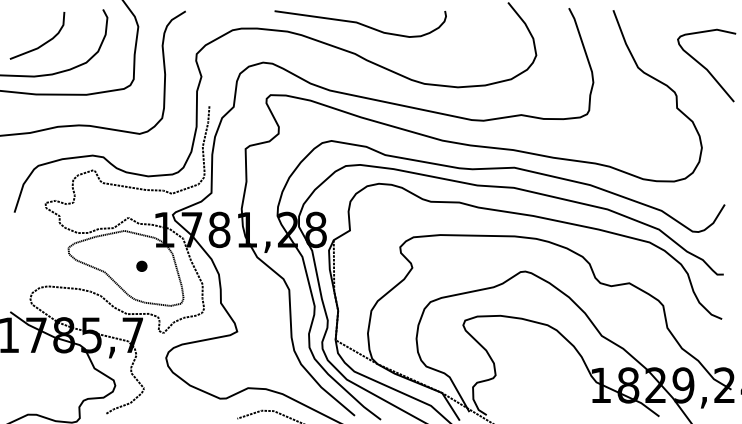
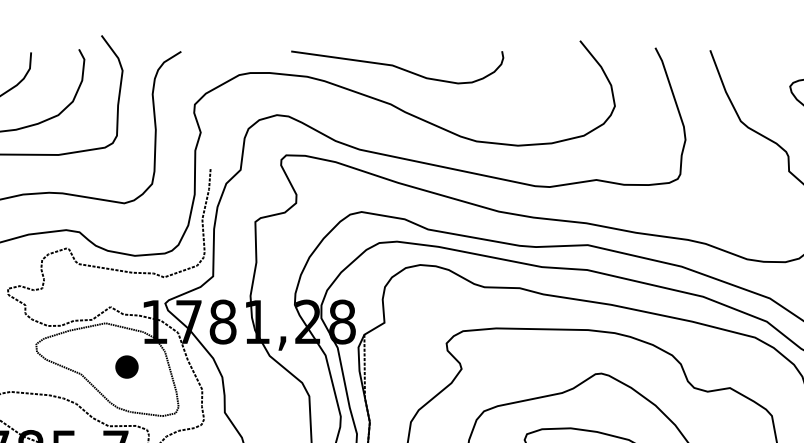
part: (141, 266) -> (126, 367), size x1.67

